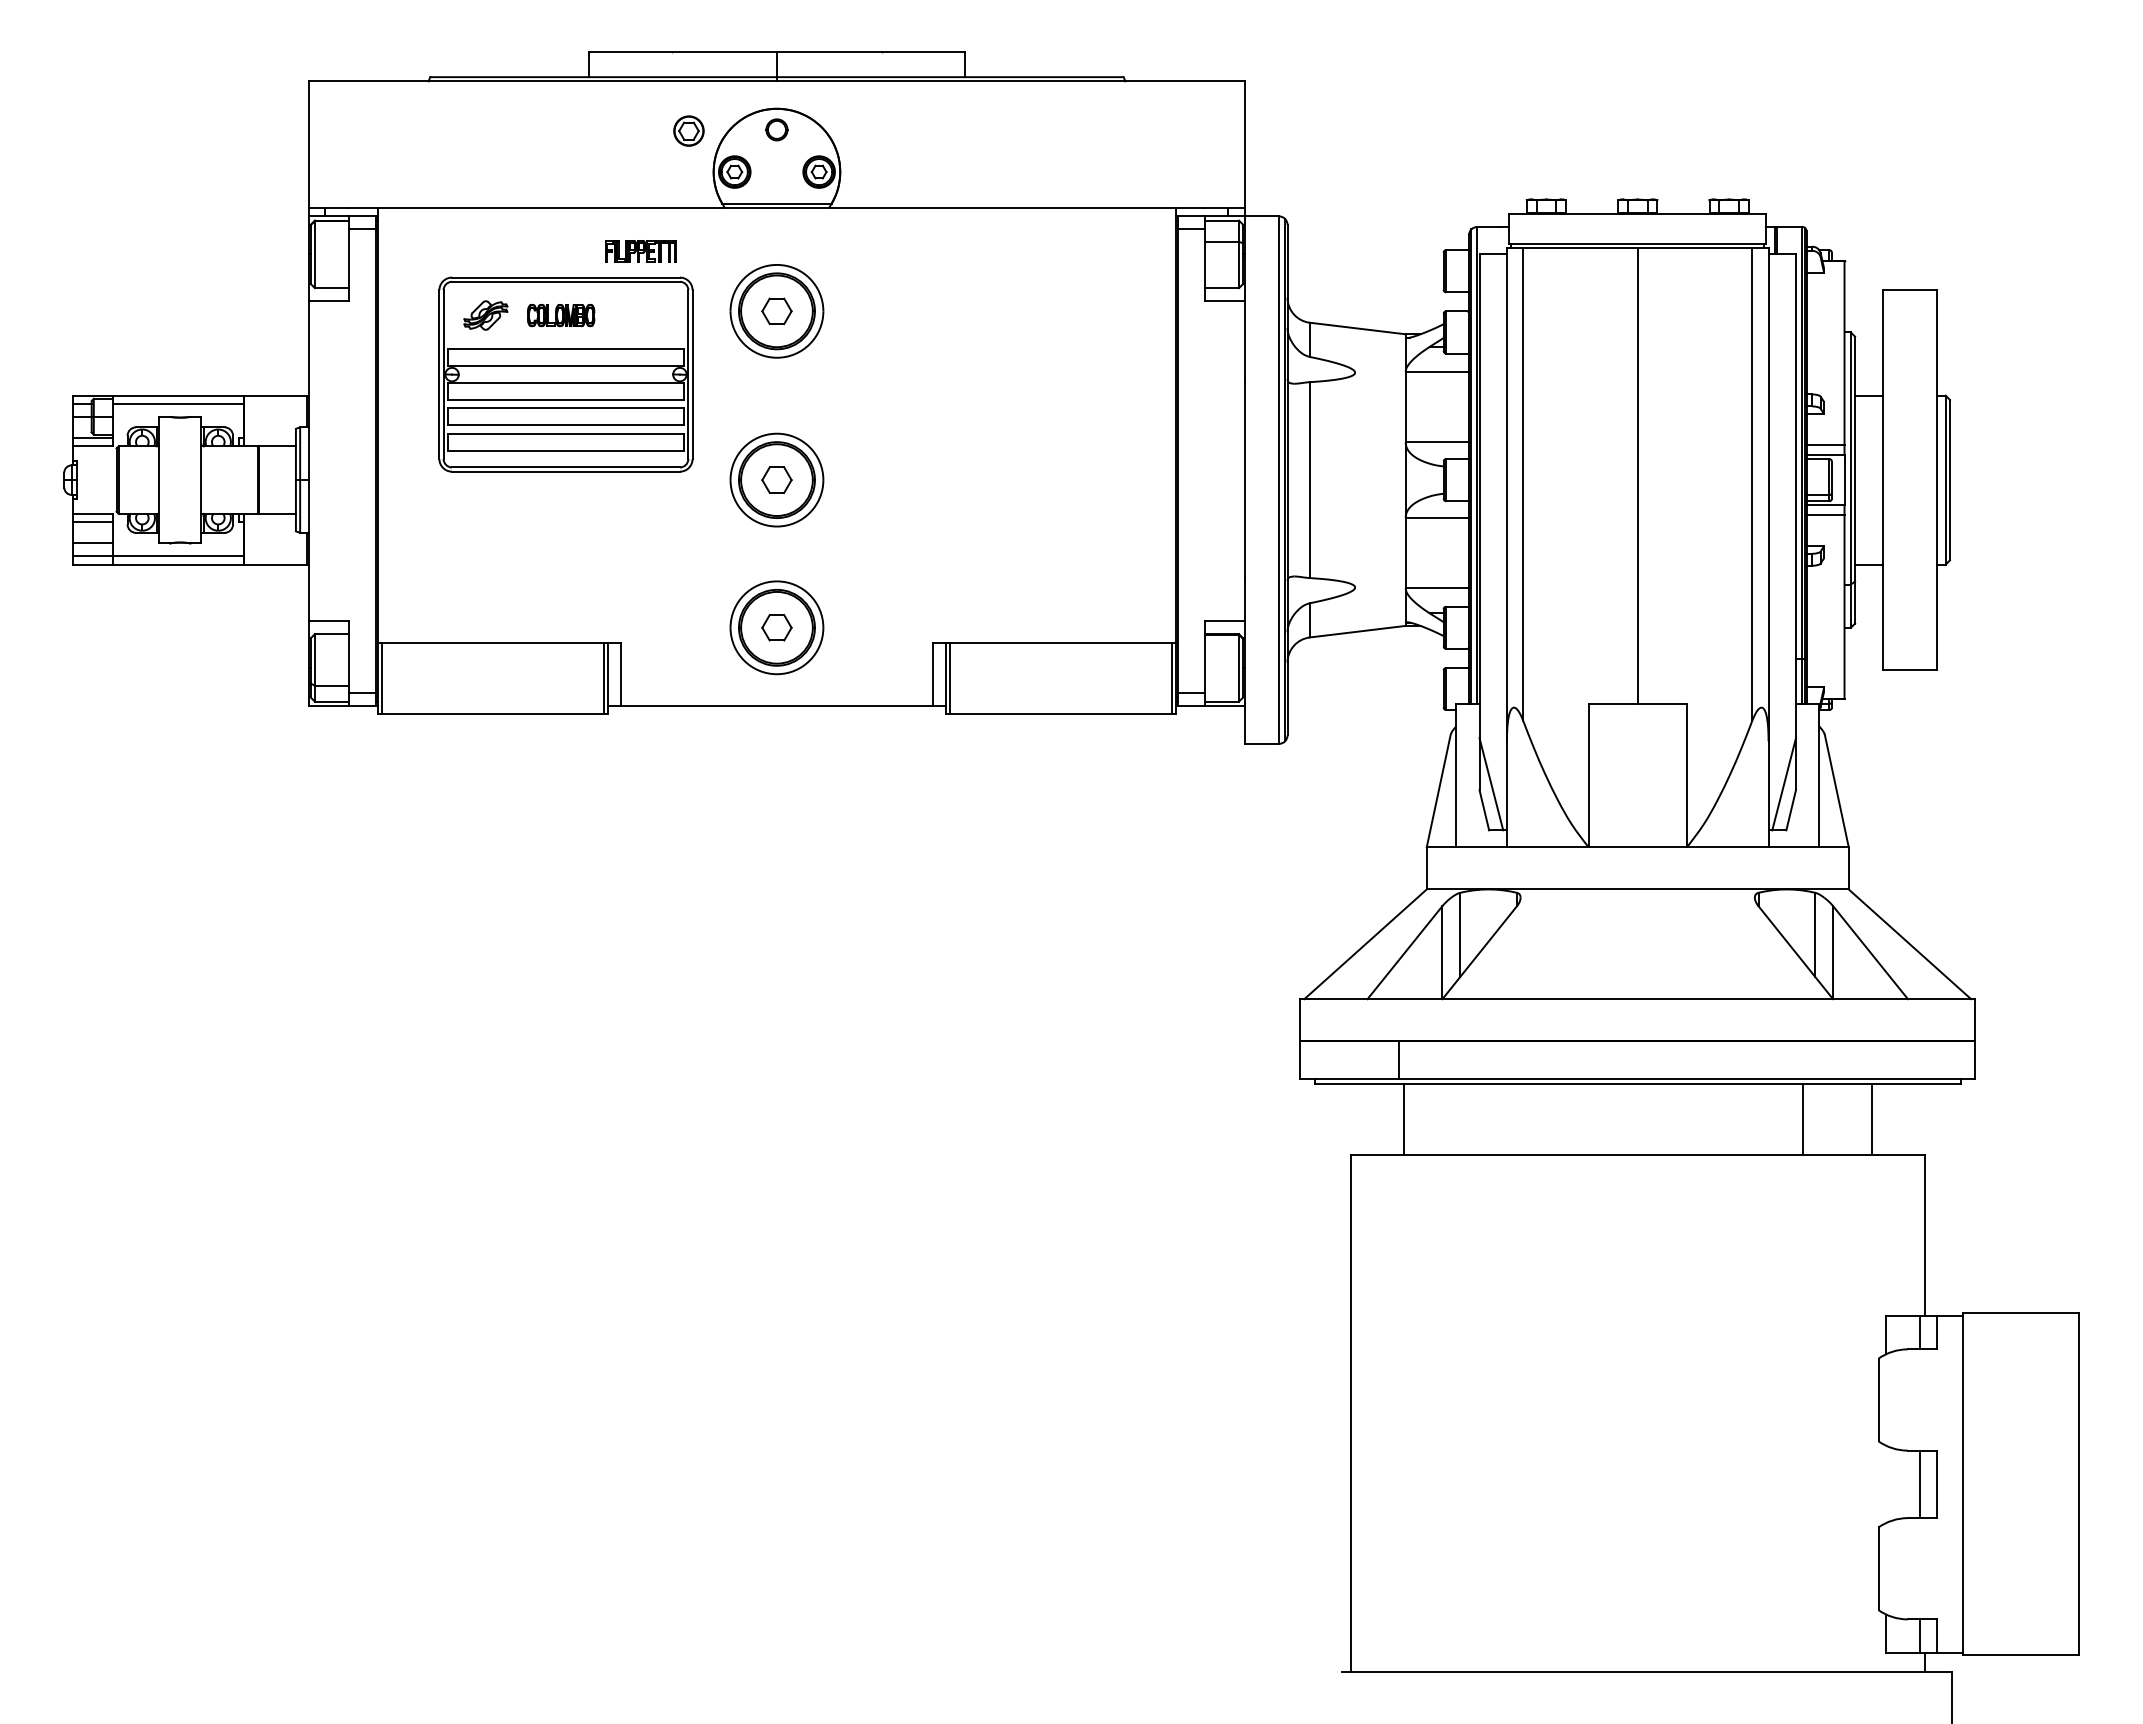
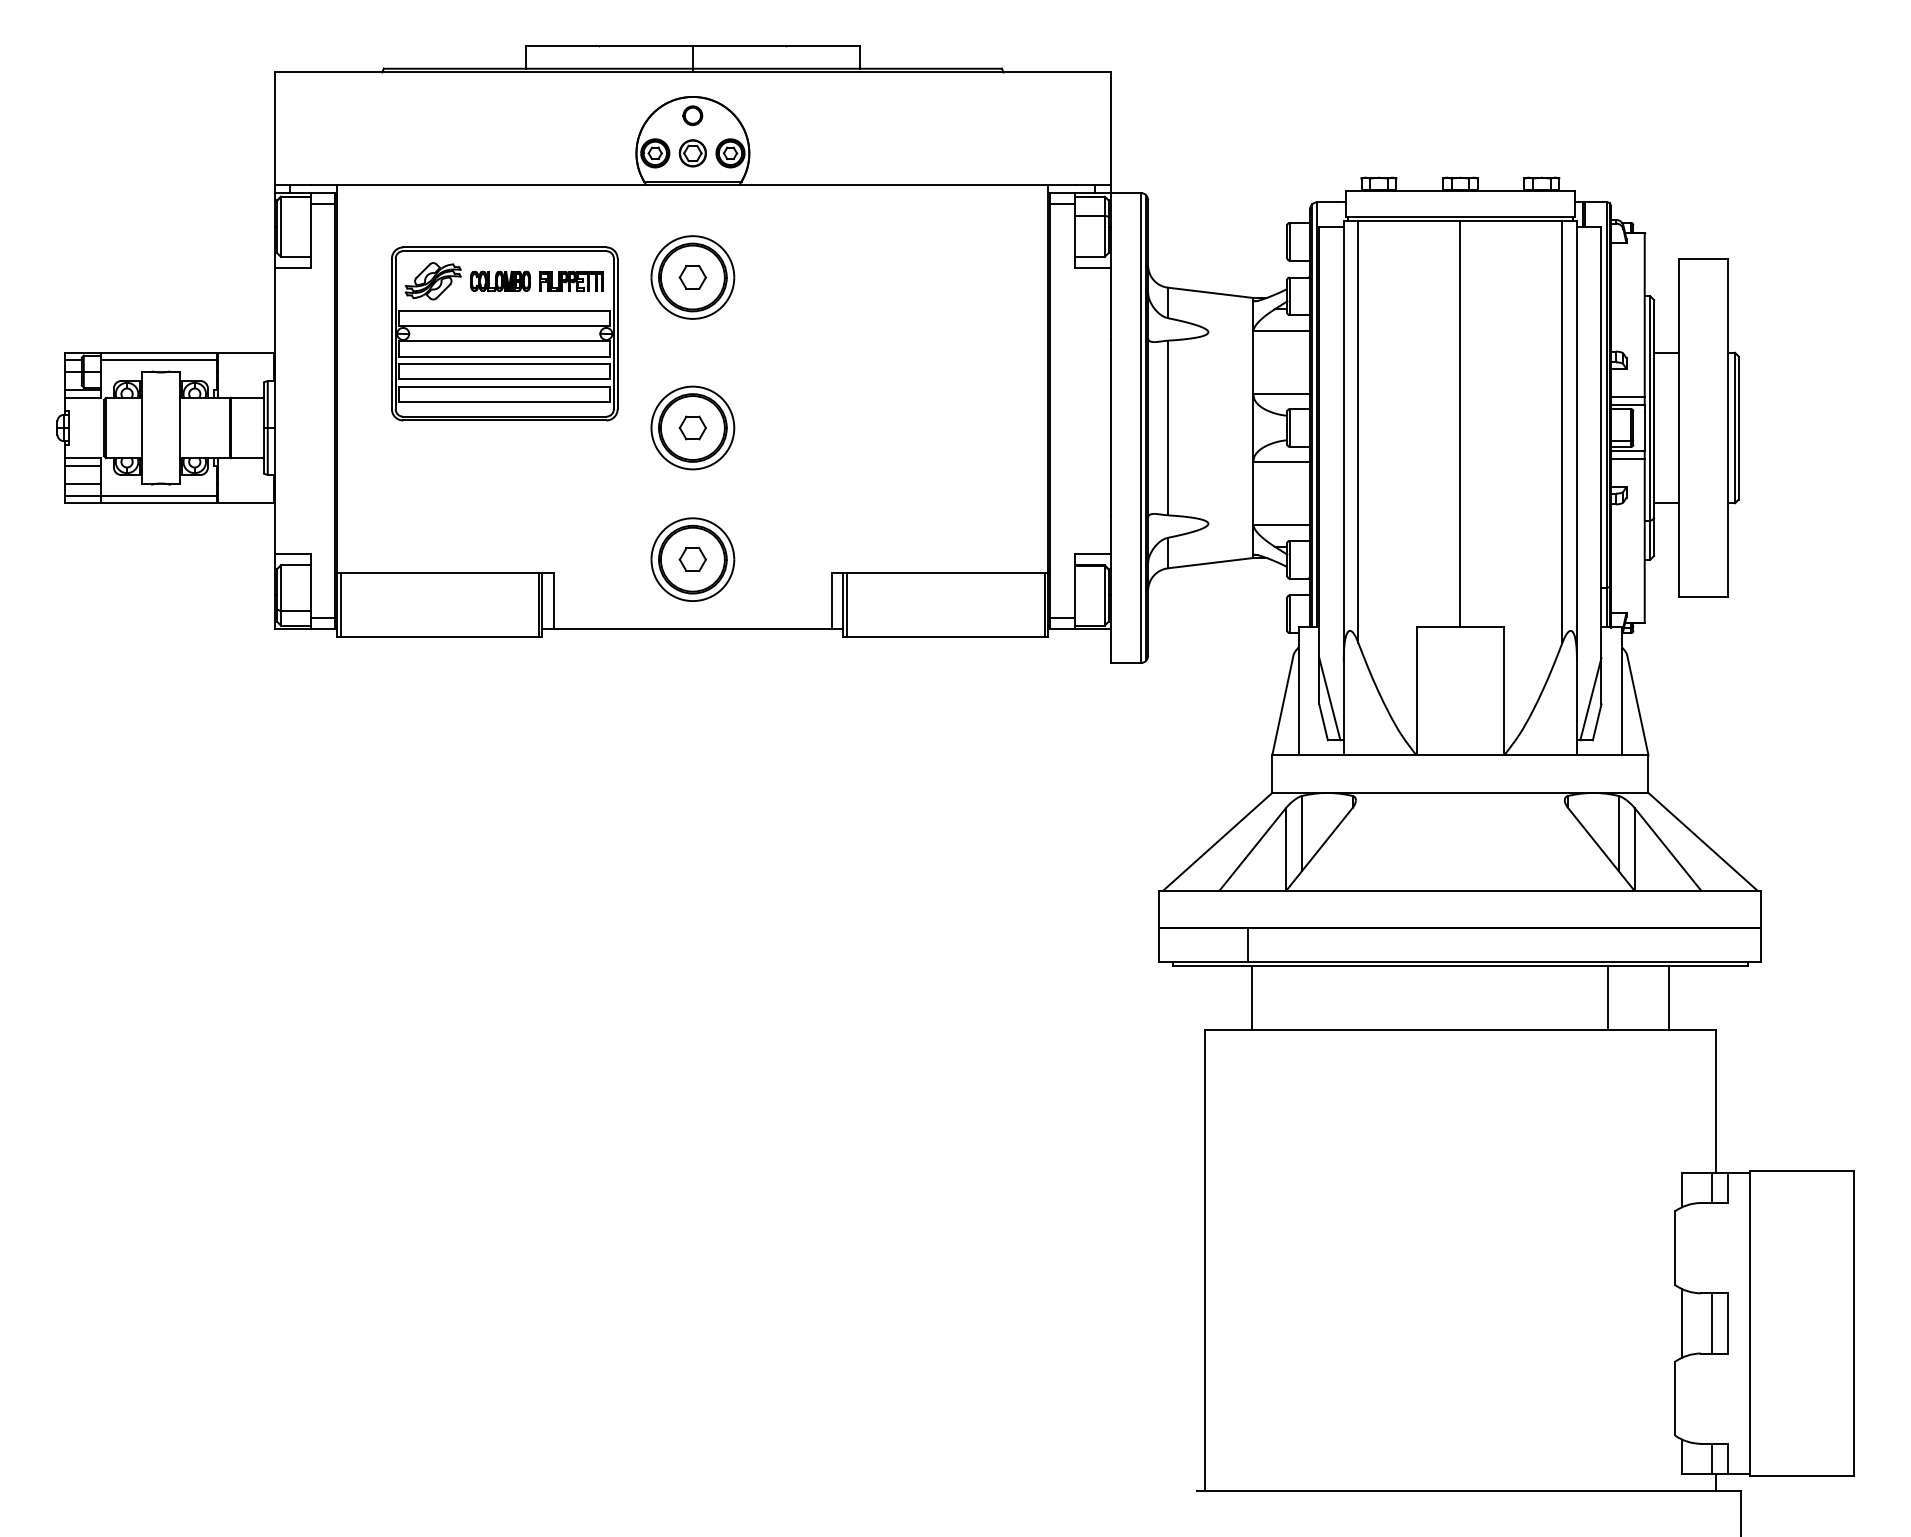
part: (688, 130) -> (692, 152), moved
part: (640, 251) -> (571, 281), moved
part: (485, 315) -> (433, 281), size x1.43
line: (1886, 1483) -> (1682, 1322), added

